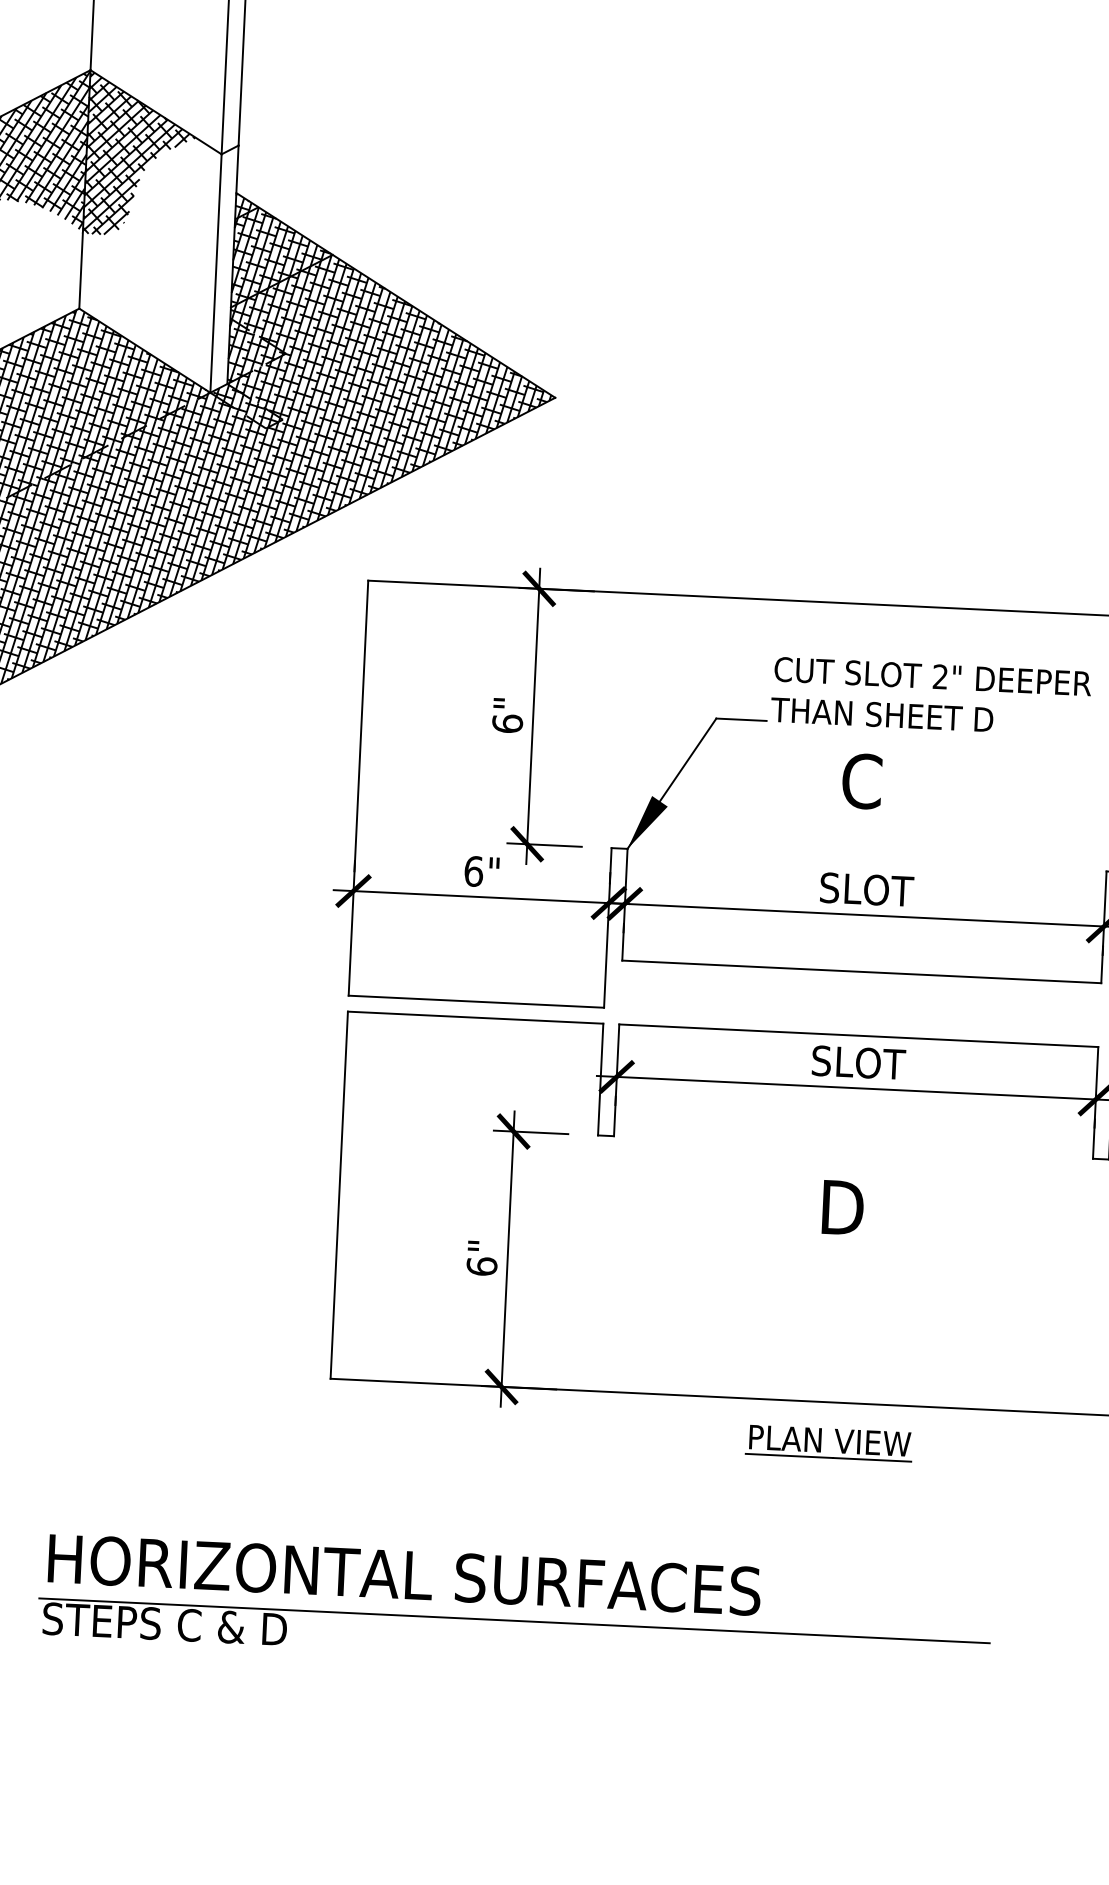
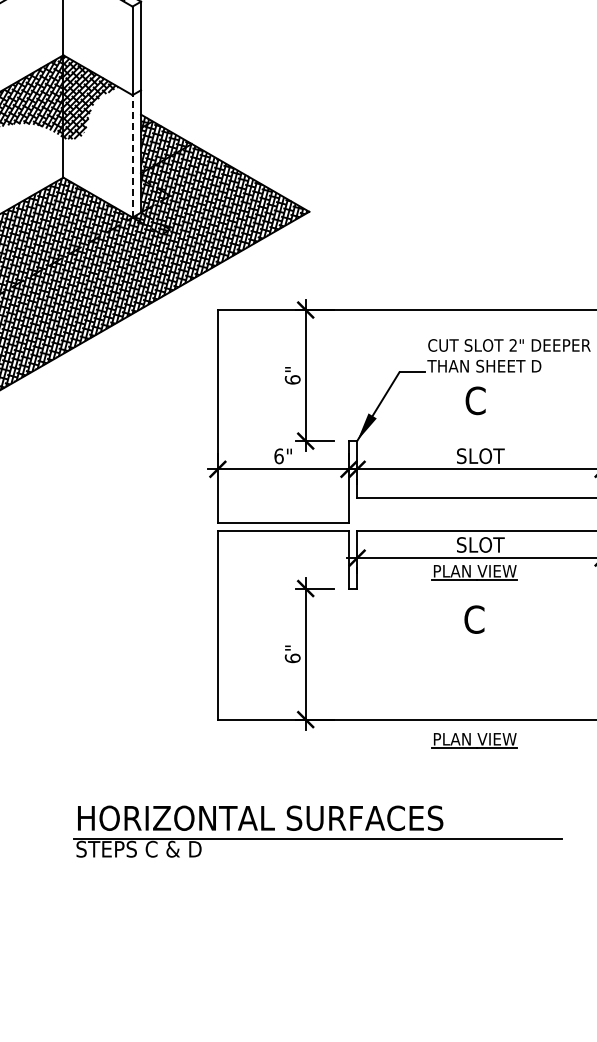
line: (215, 271) -> (132, 155), solid -> dashed
part: (844, 1115) -> (474, 572), added
text: (841, 1207) -> (475, 619), D -> C

